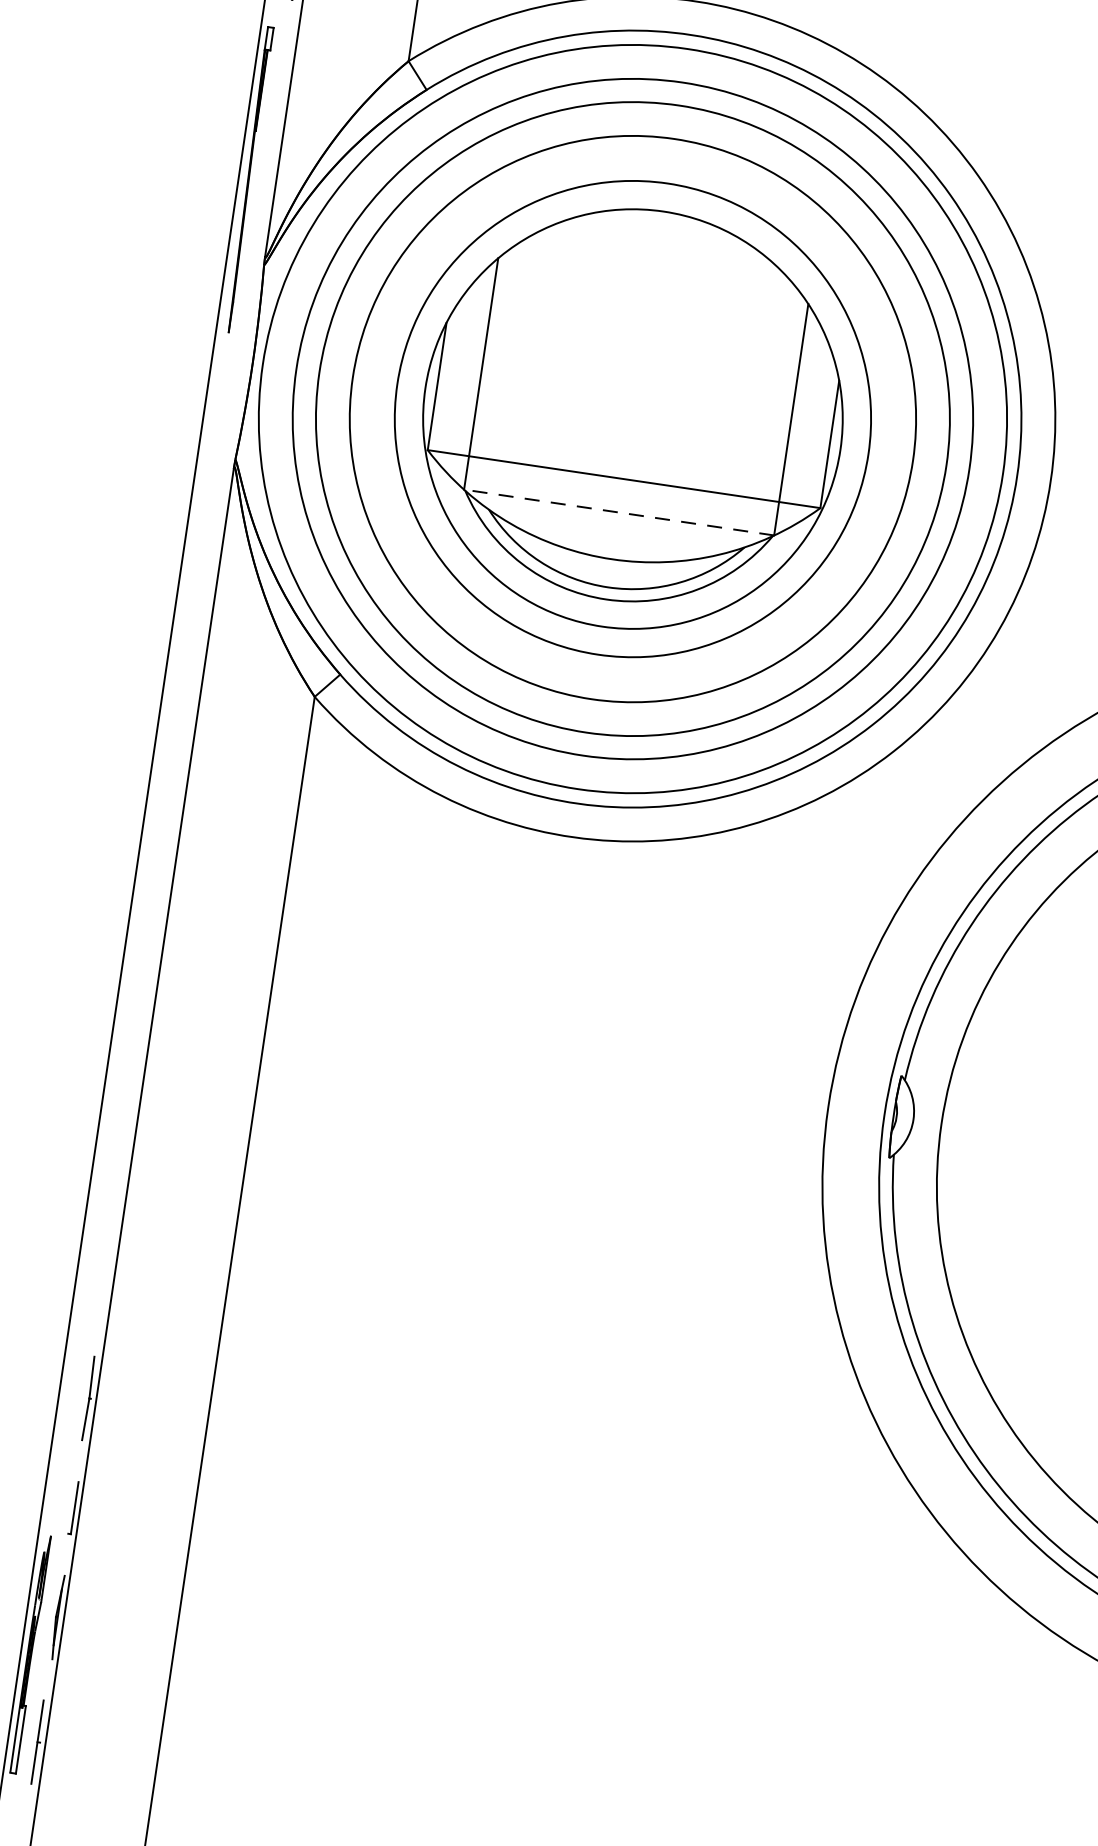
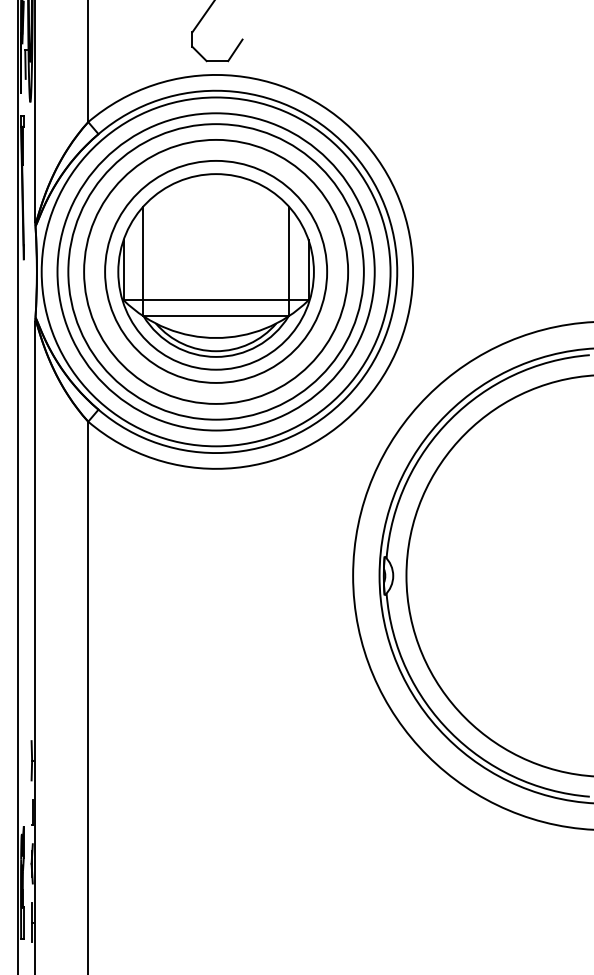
line: (617, 511) -> (215, 315), dashed -> solid

